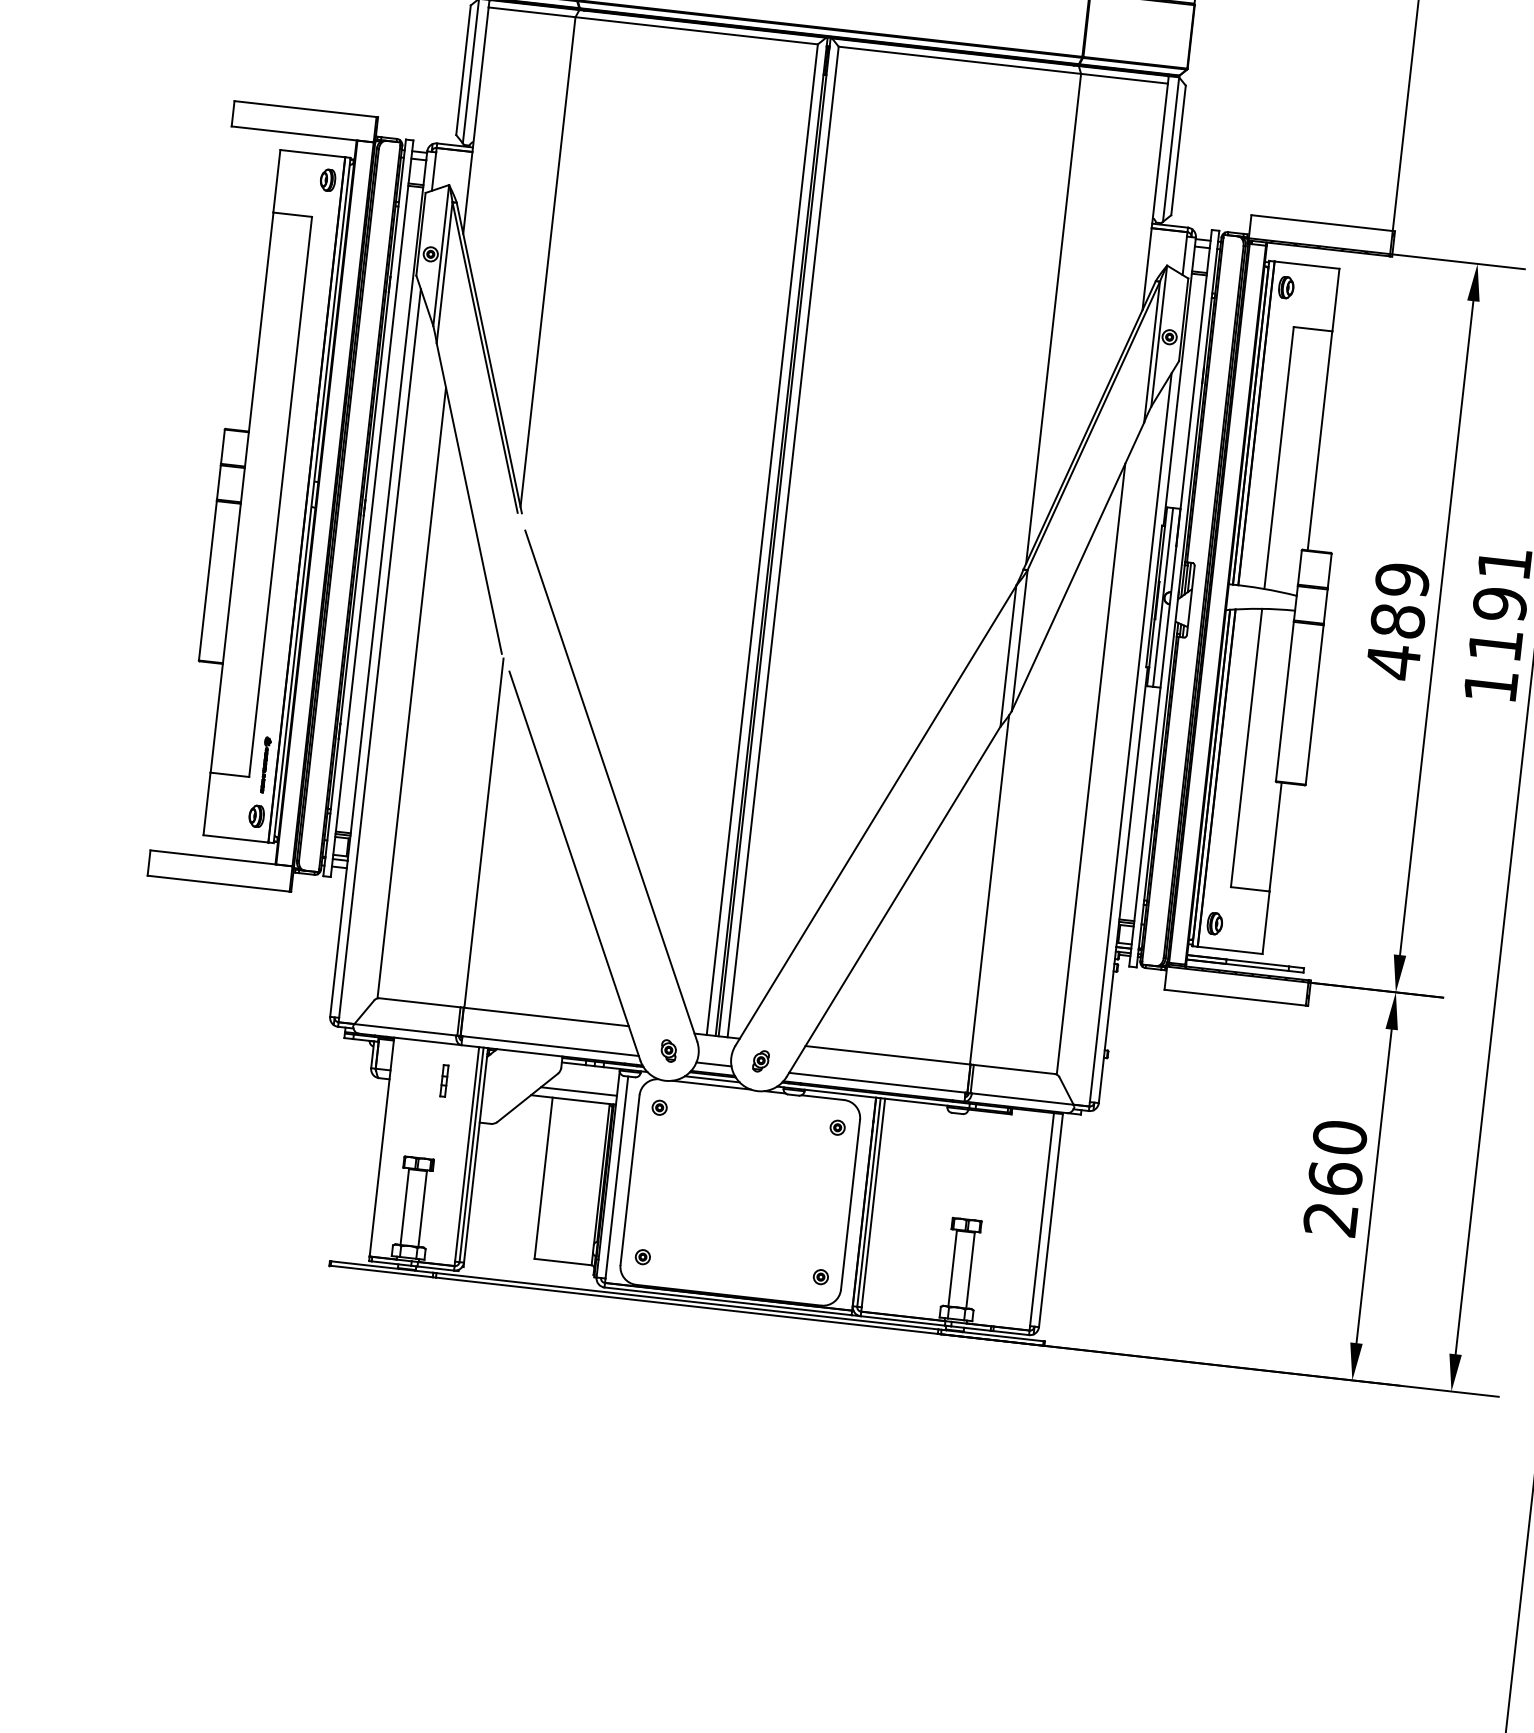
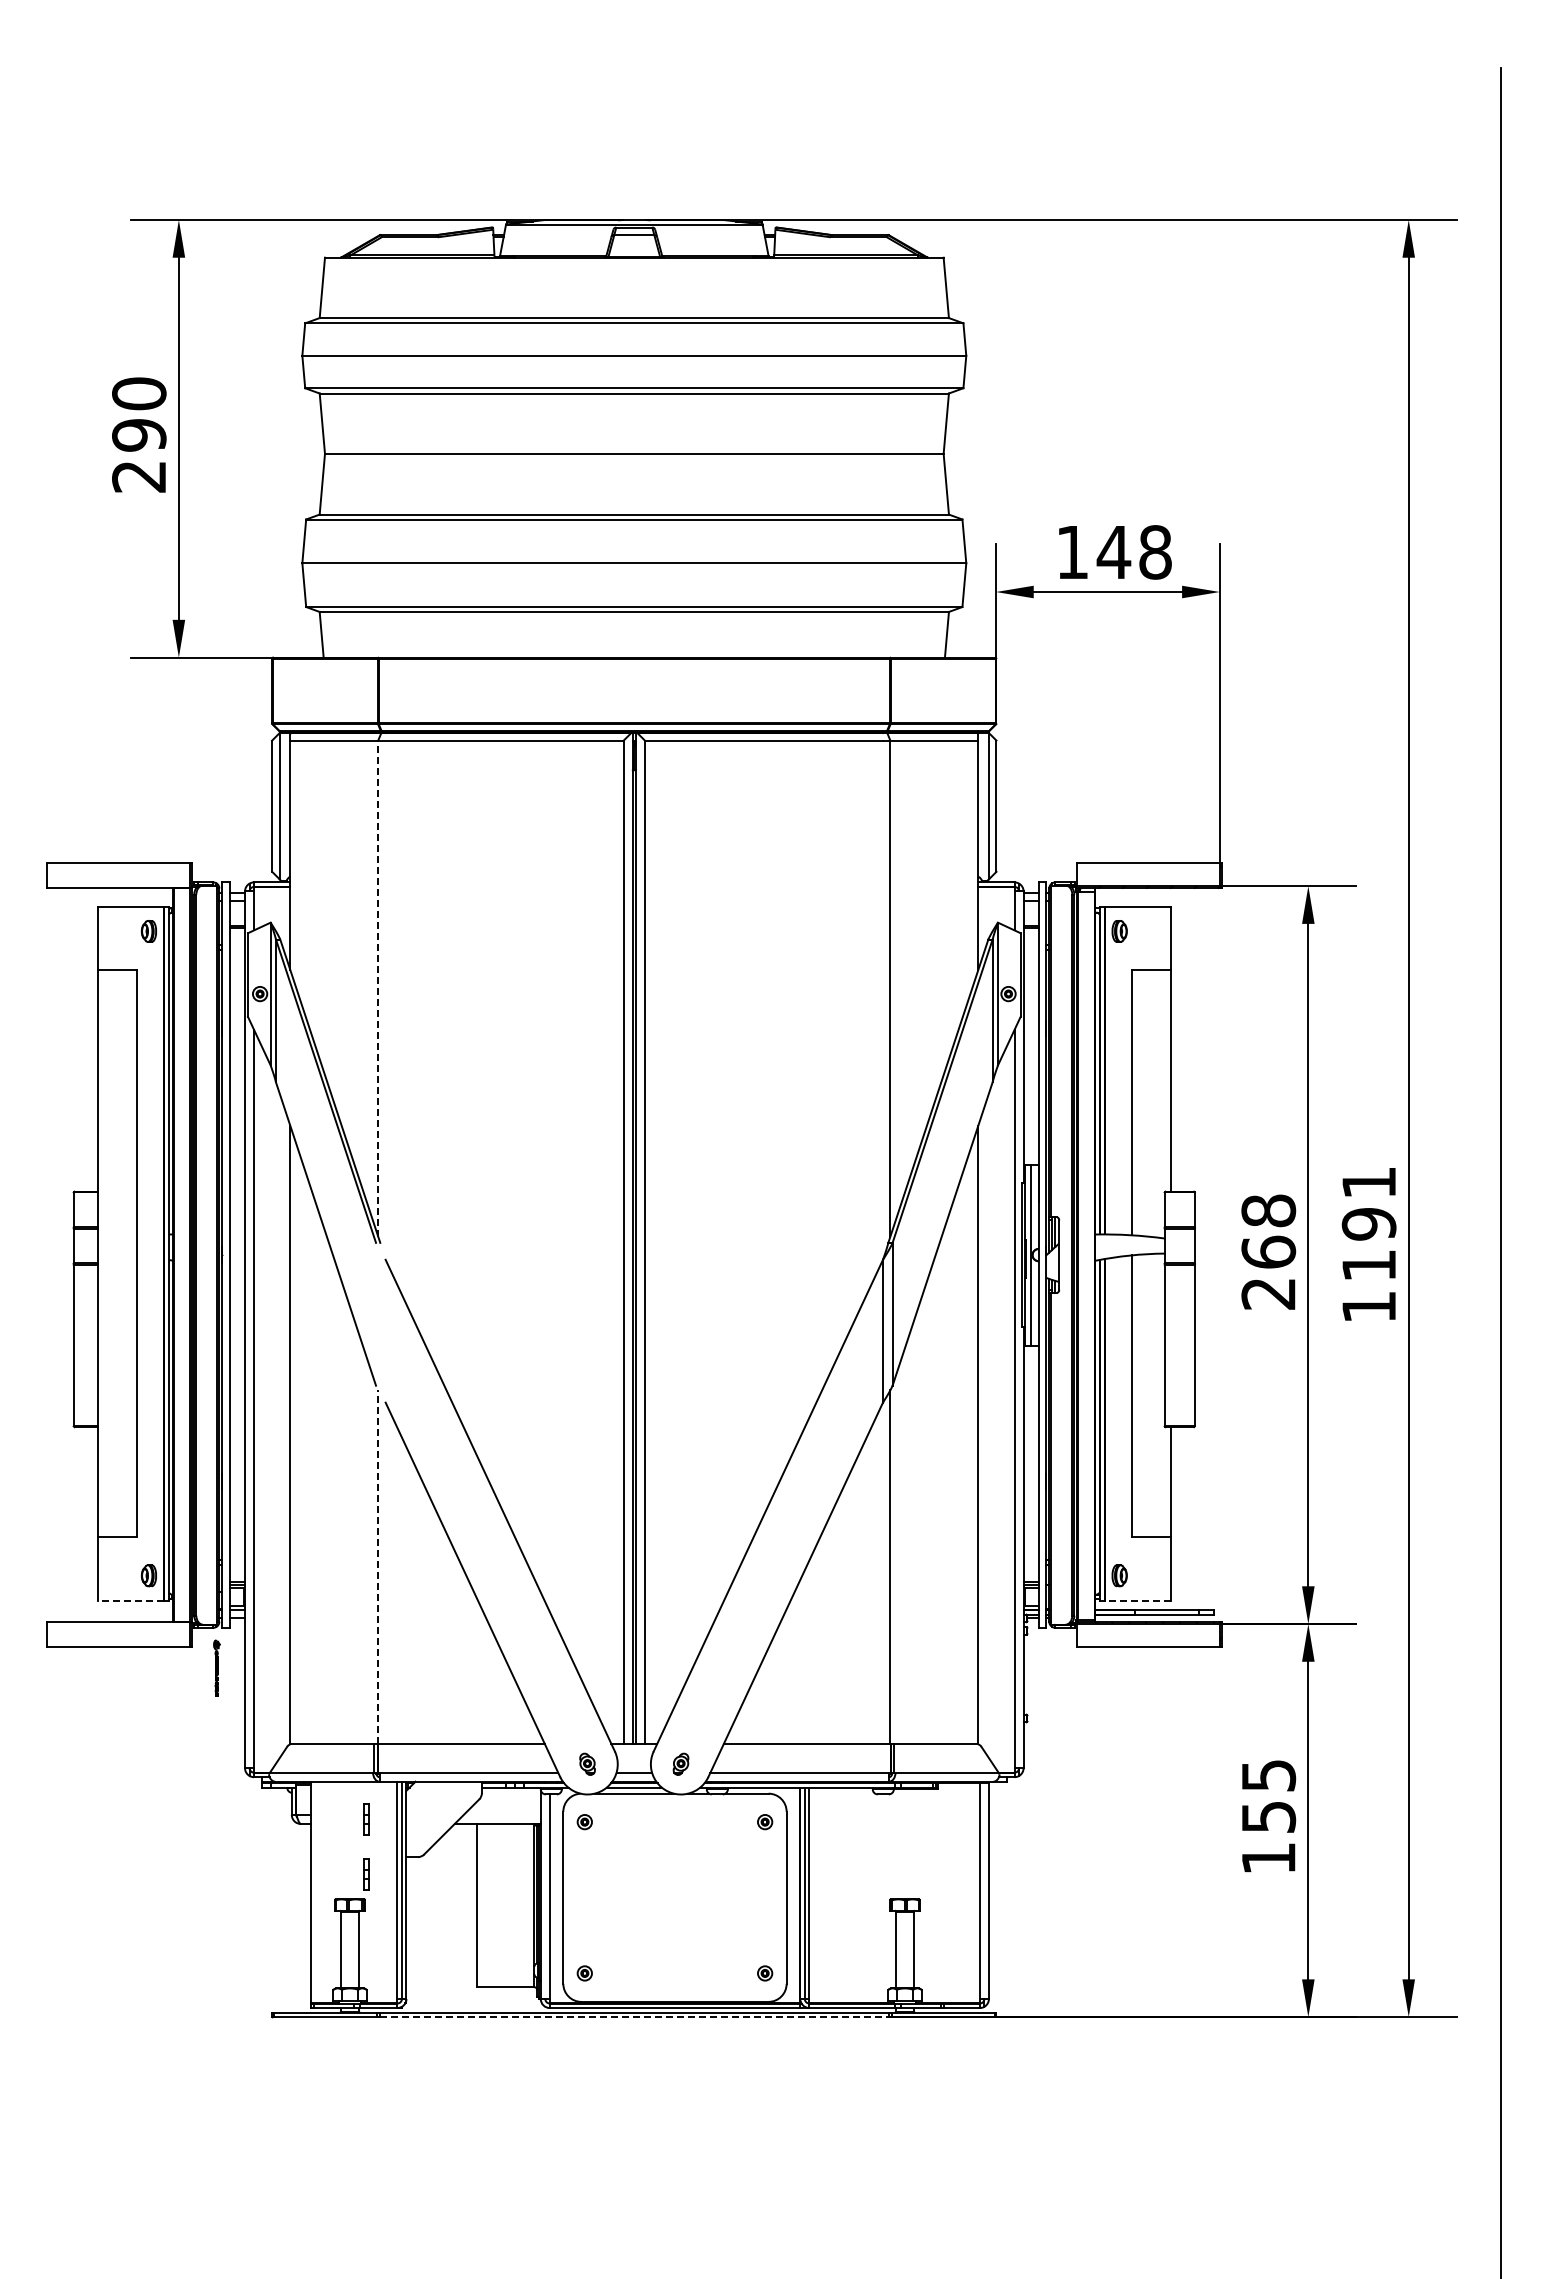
line: (548, 261) -> (378, 988), solid -> dashed
text: (1397, 621) -> (1268, 1252), 489 -> 268
part: (265, 764) -> (216, 1667), moved
line: (484, 833) -> (378, 1567), solid -> dashed
line: (235, 838) -> (130, 1600), solid -> dashed
line: (1229, 950) -> (1137, 1600), solid -> dashed
line: (578, 1091) -> (501, 1814), removed
part: (438, 1135) -> (366, 1874), added
text: (1335, 1177) -> (1268, 1816), 260 -> 155
line: (687, 1306) -> (634, 2017), solid -> dashed

